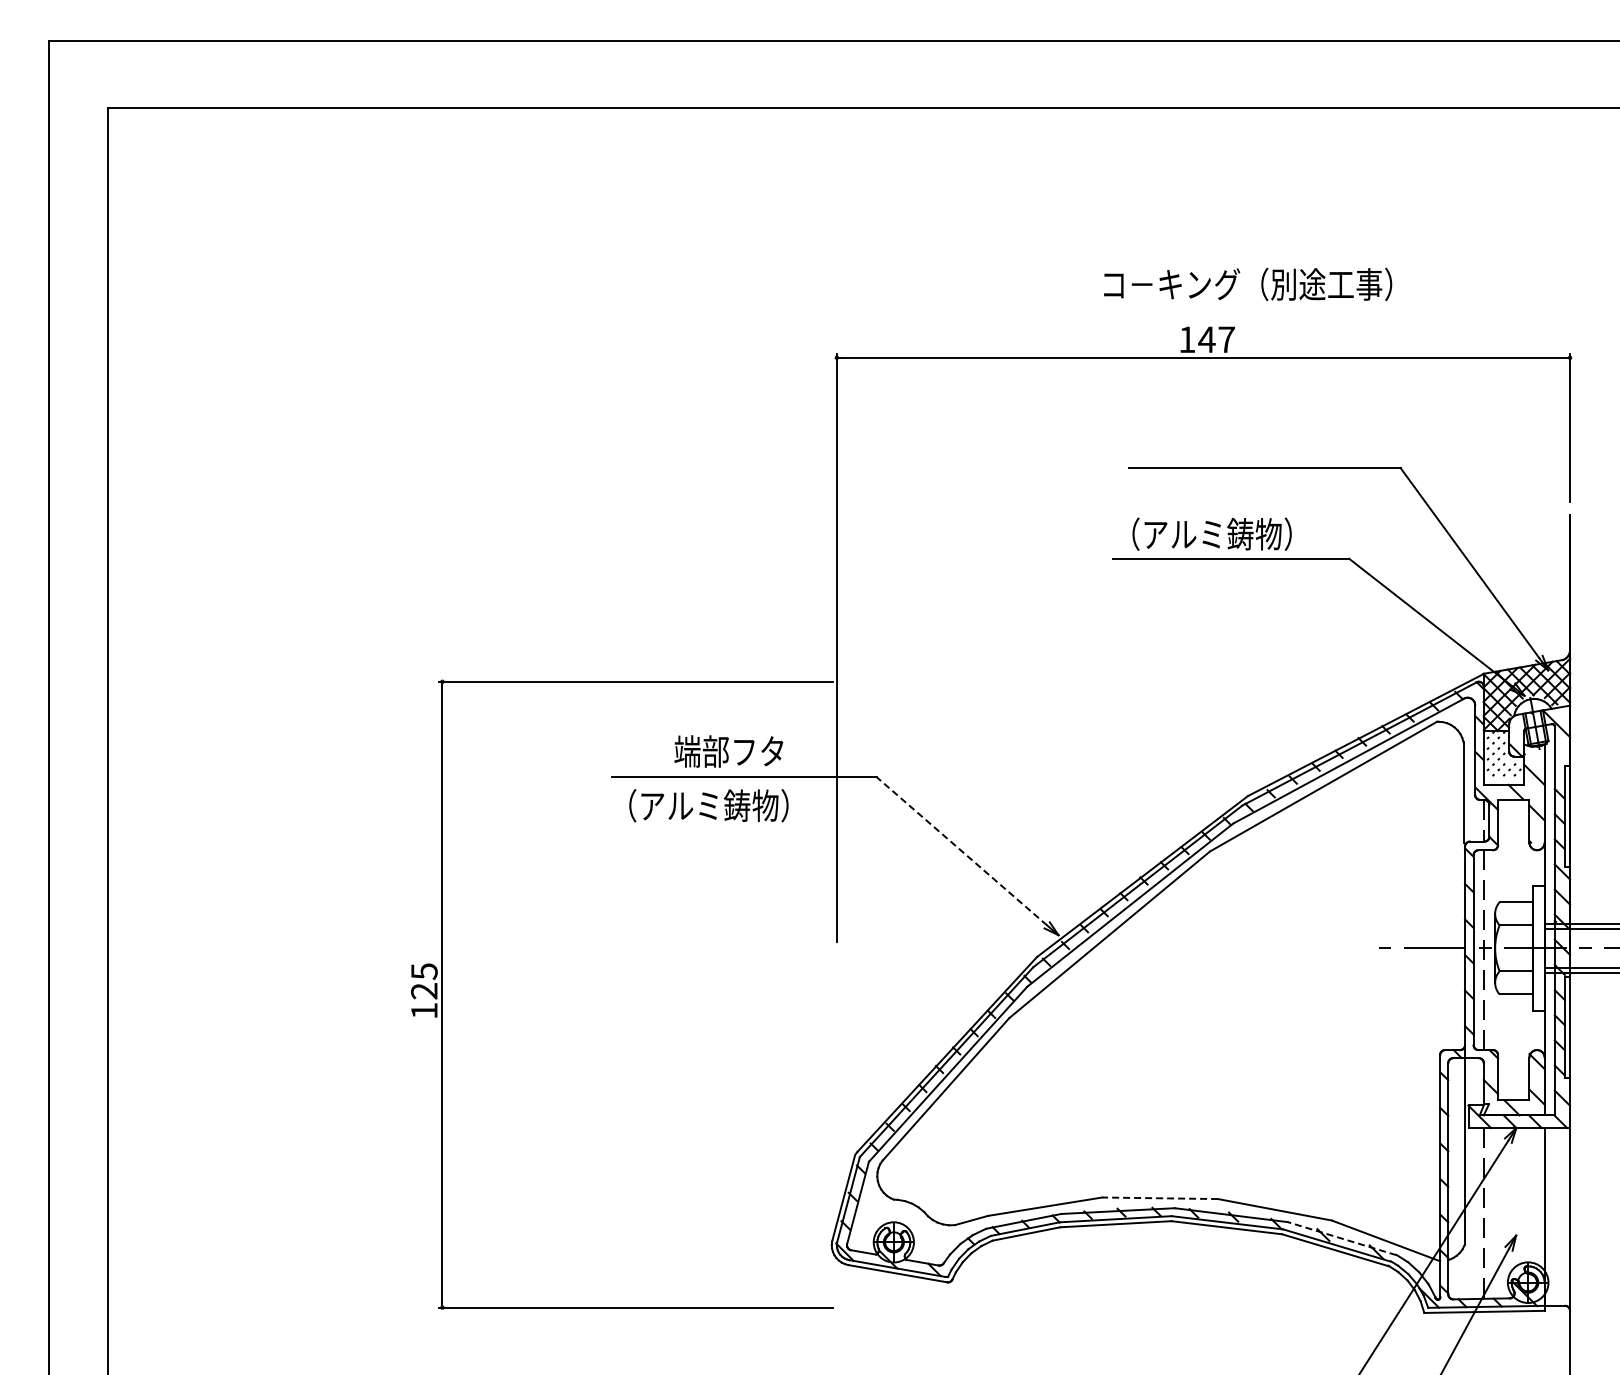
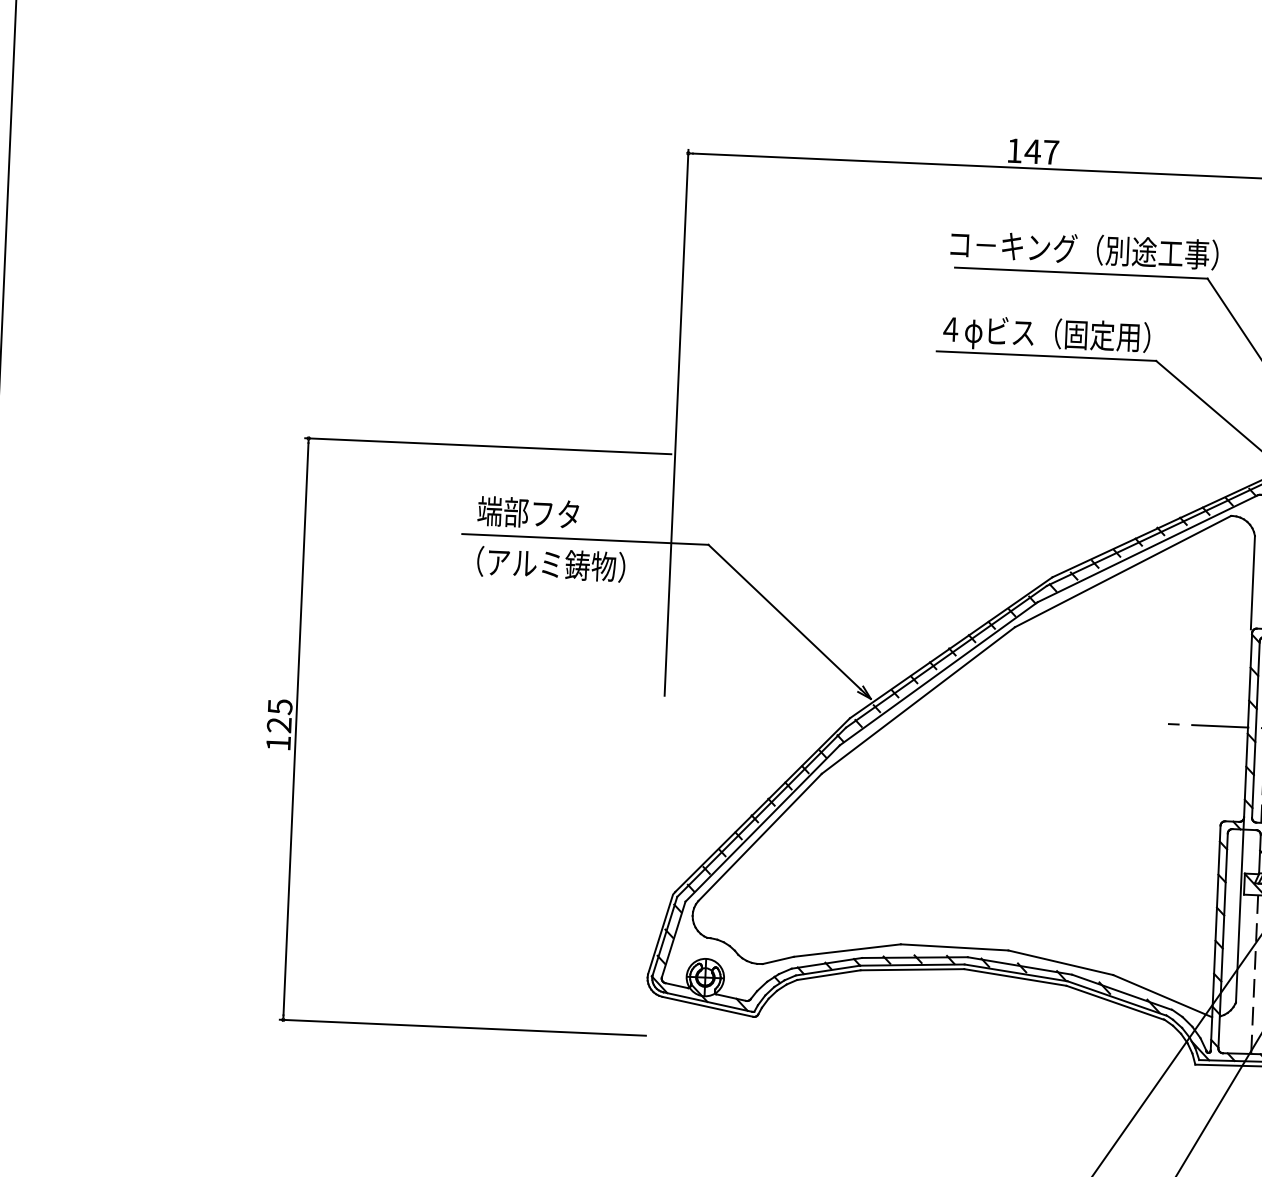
text: (1248, 284) -> (1084, 249), moved
text: (1230, 535) -> (1046, 334), （アルミ鋳物） -> ４φビス（固定用）
text: (728, 751) -> (527, 512), moved
line: (962, 851) -> (785, 617), dashed -> solid
line: (1160, 1198) -> (954, 947), dashed -> solid
line: (1342, 1238) -> (1122, 992), dashed -> solid

